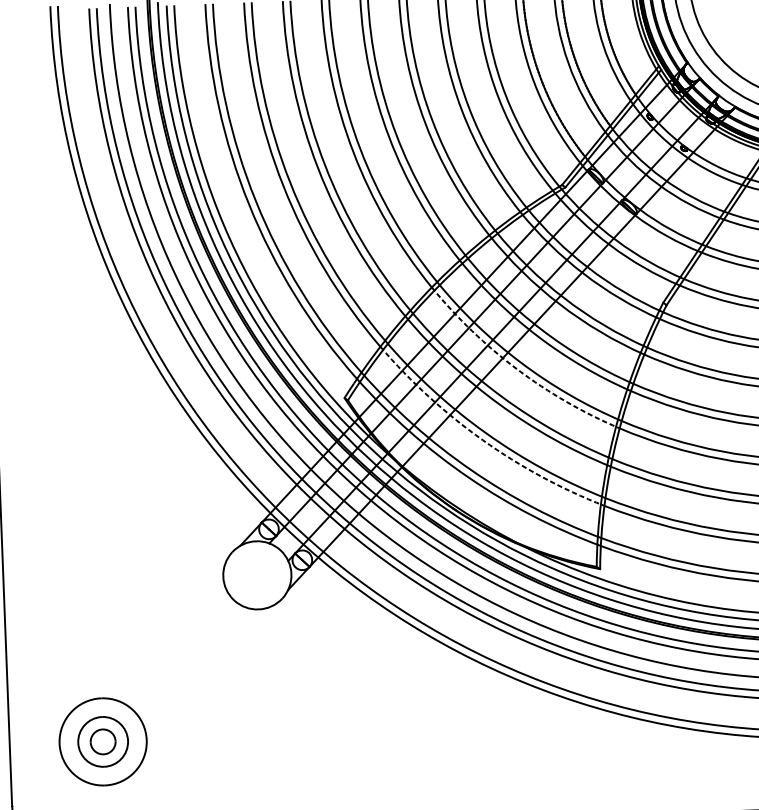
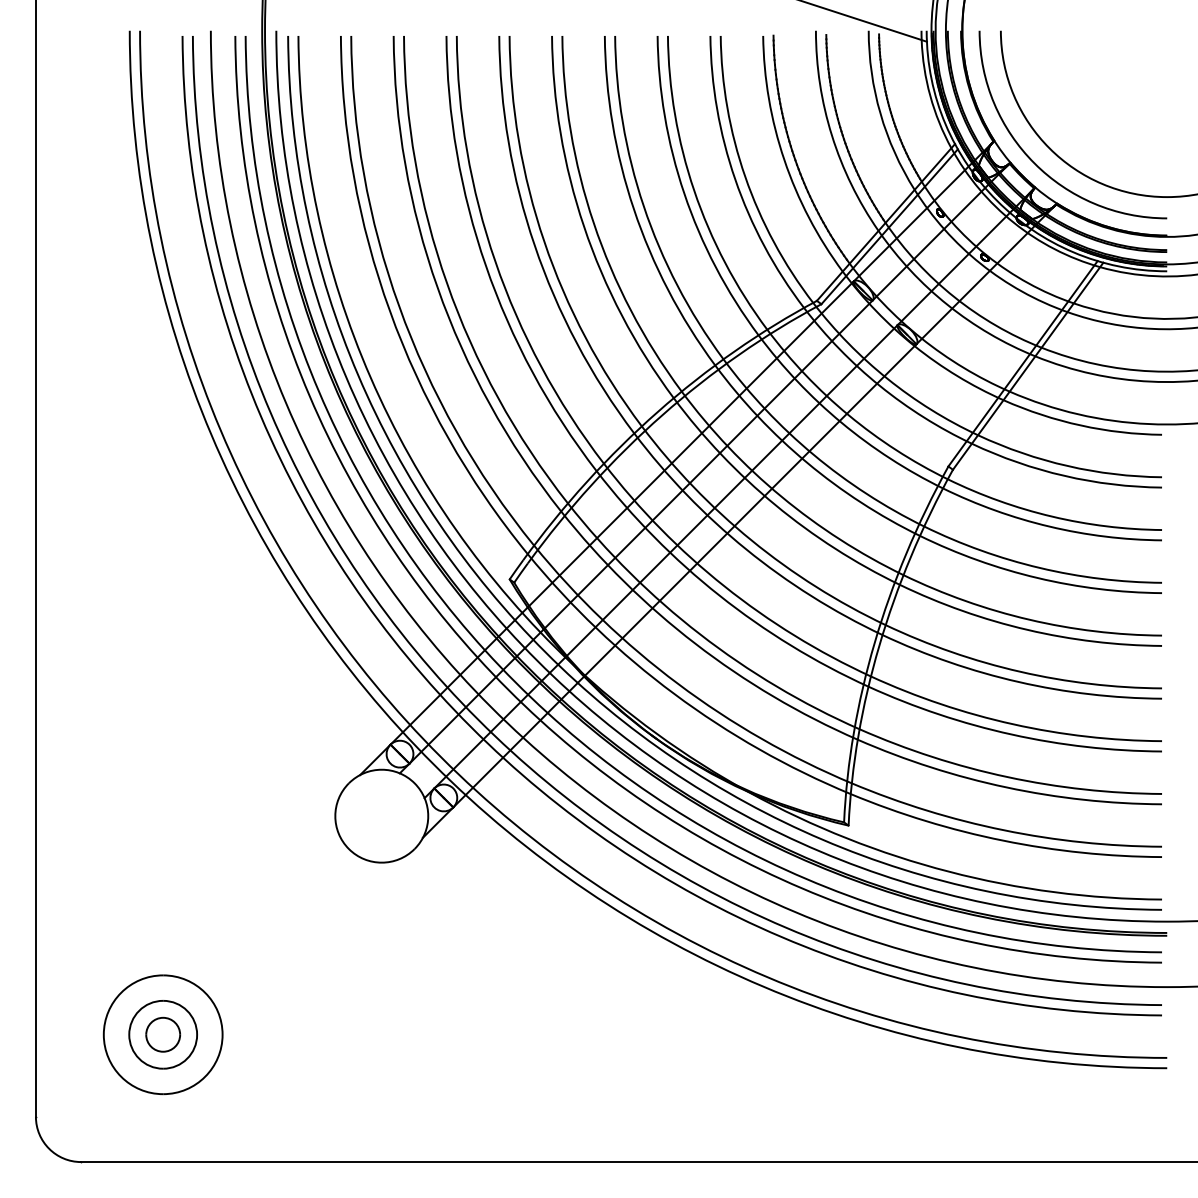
arc: (517, 369) -> (746, 549), dashed -> solid
arc: (482, 439) -> (695, 643), dashed -> solid

